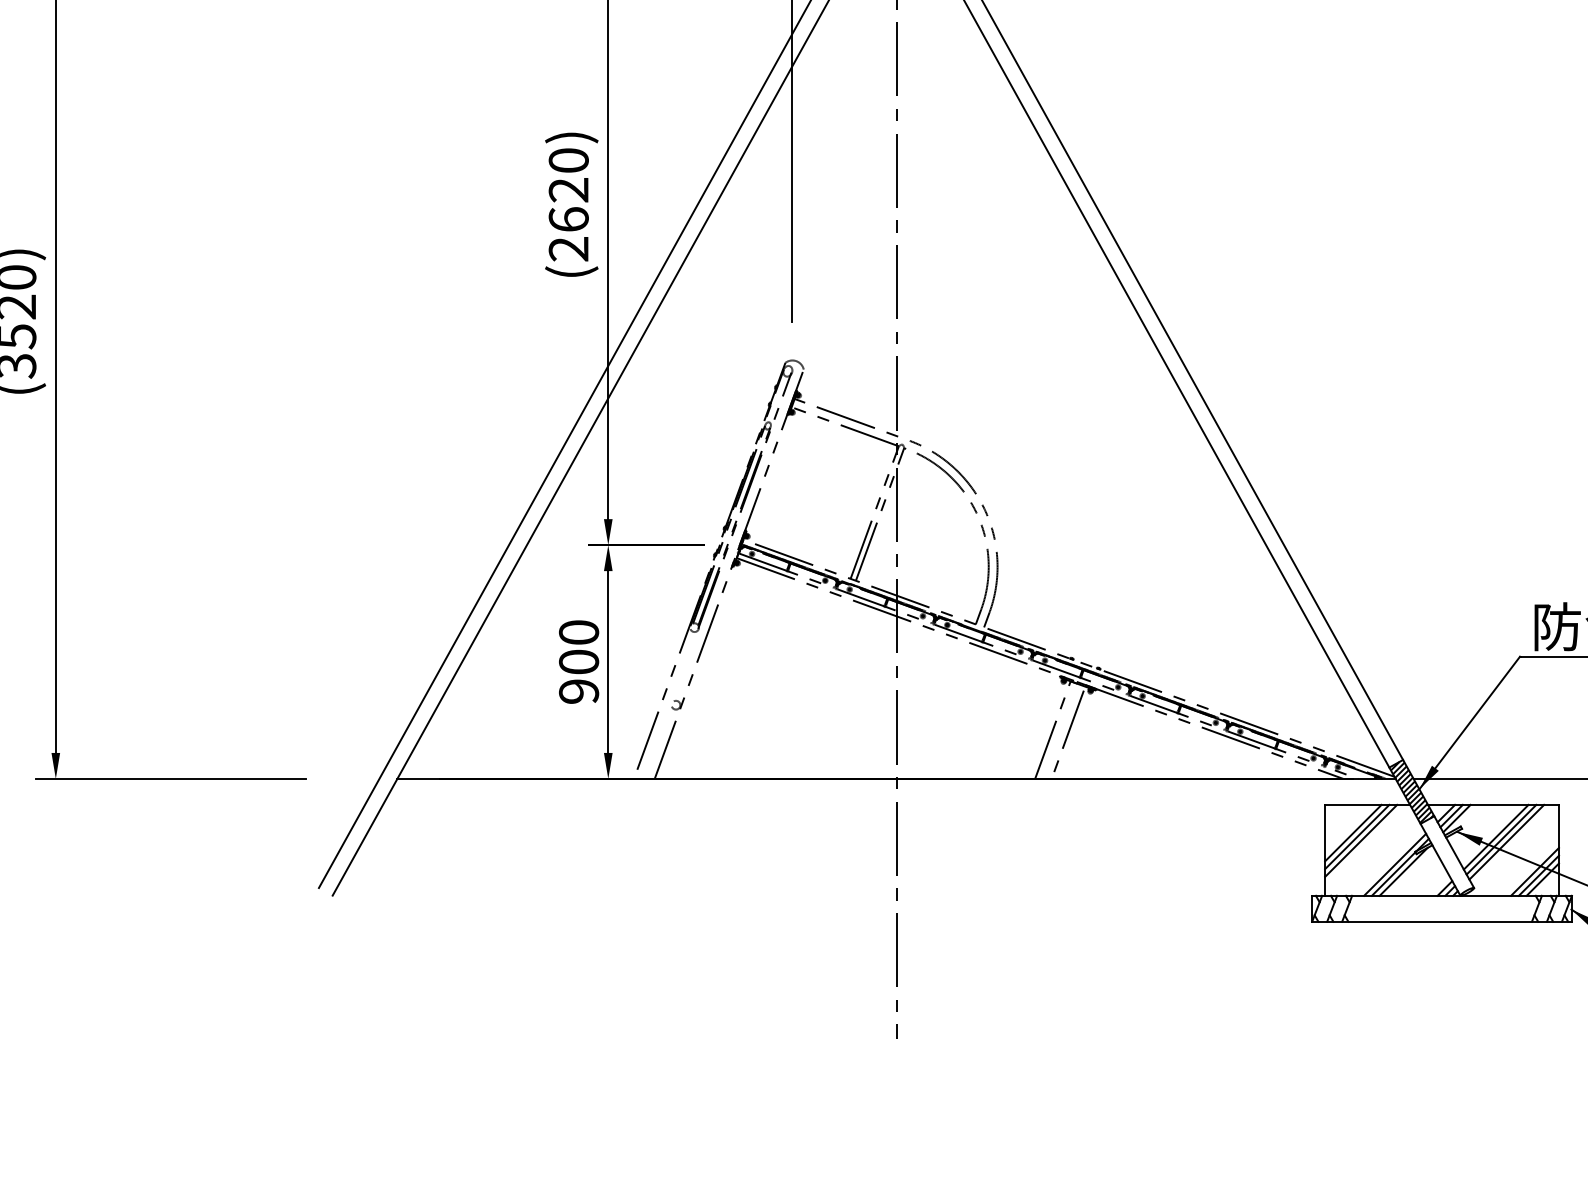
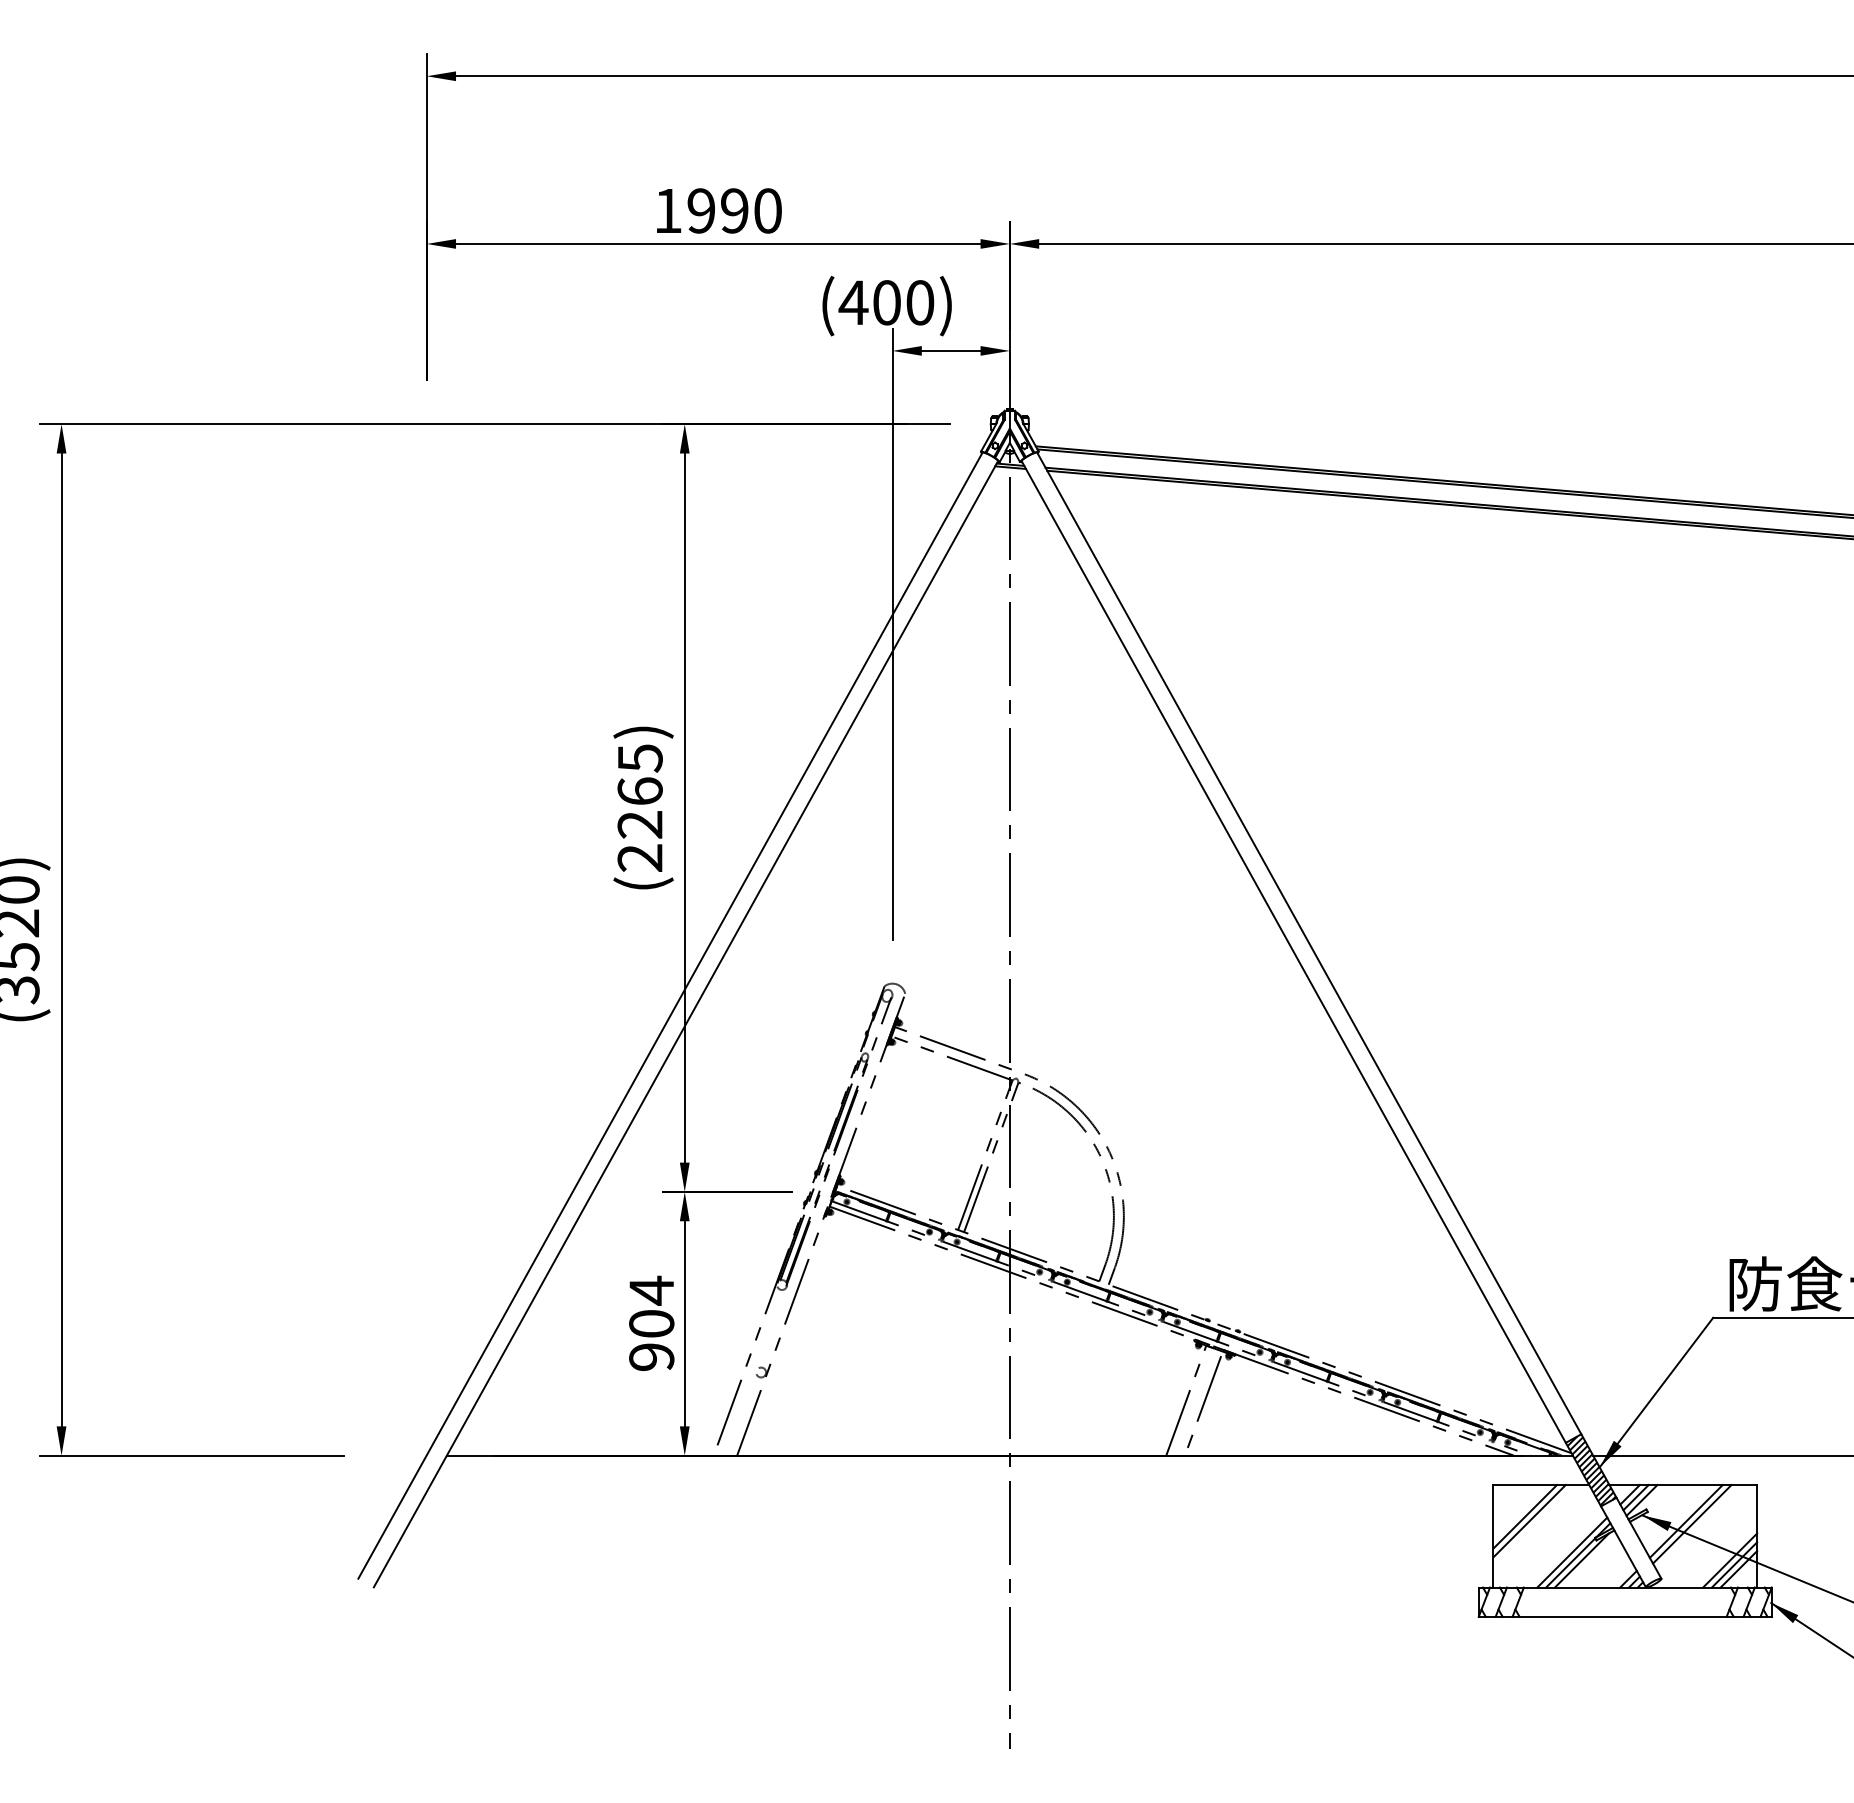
text: (568, 190) -> (639, 791), (2620) -> (2265)
text: (578, 632) -> (651, 1290), 900 -> 904
line: (1360, 840) -> (1533, 1525), removed
line: (1506, 841) -> (1698, 1526), removed

